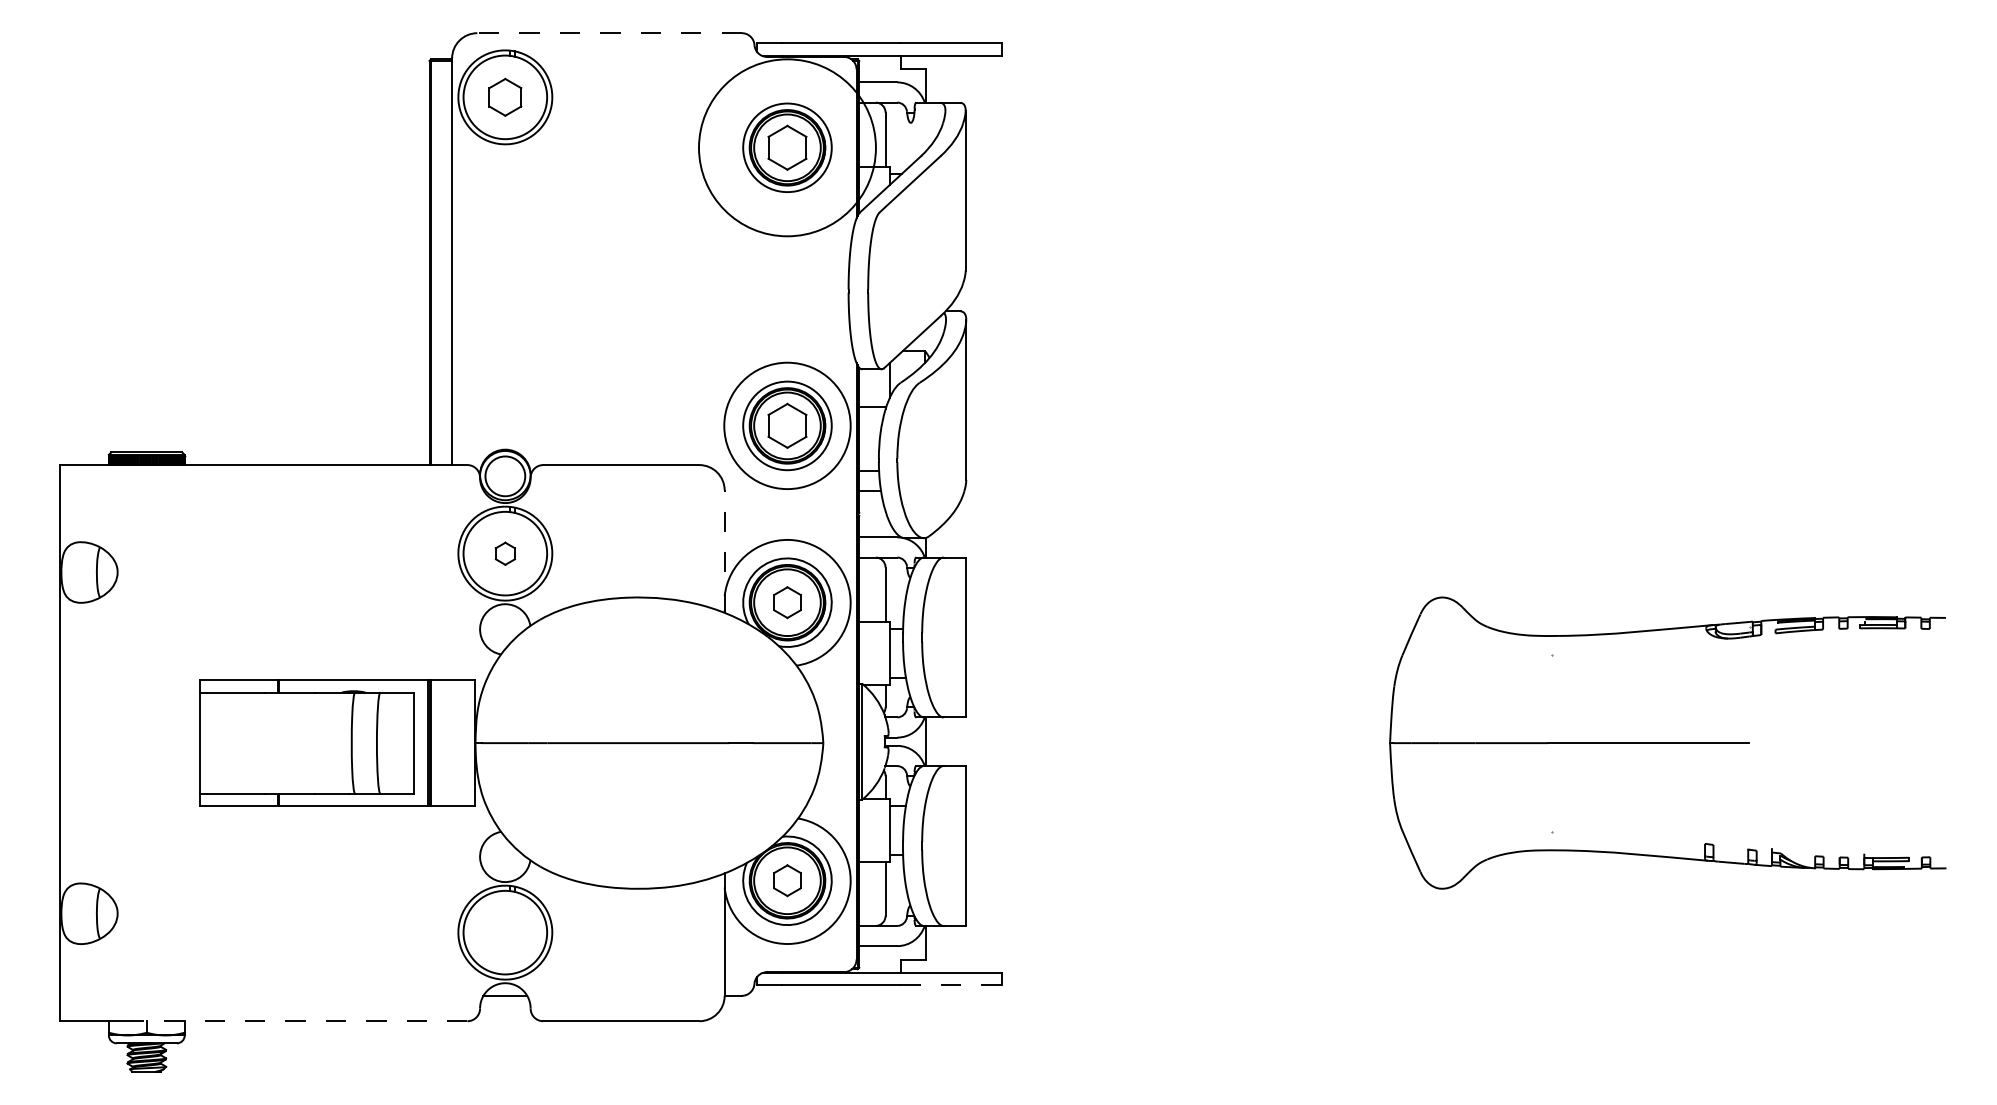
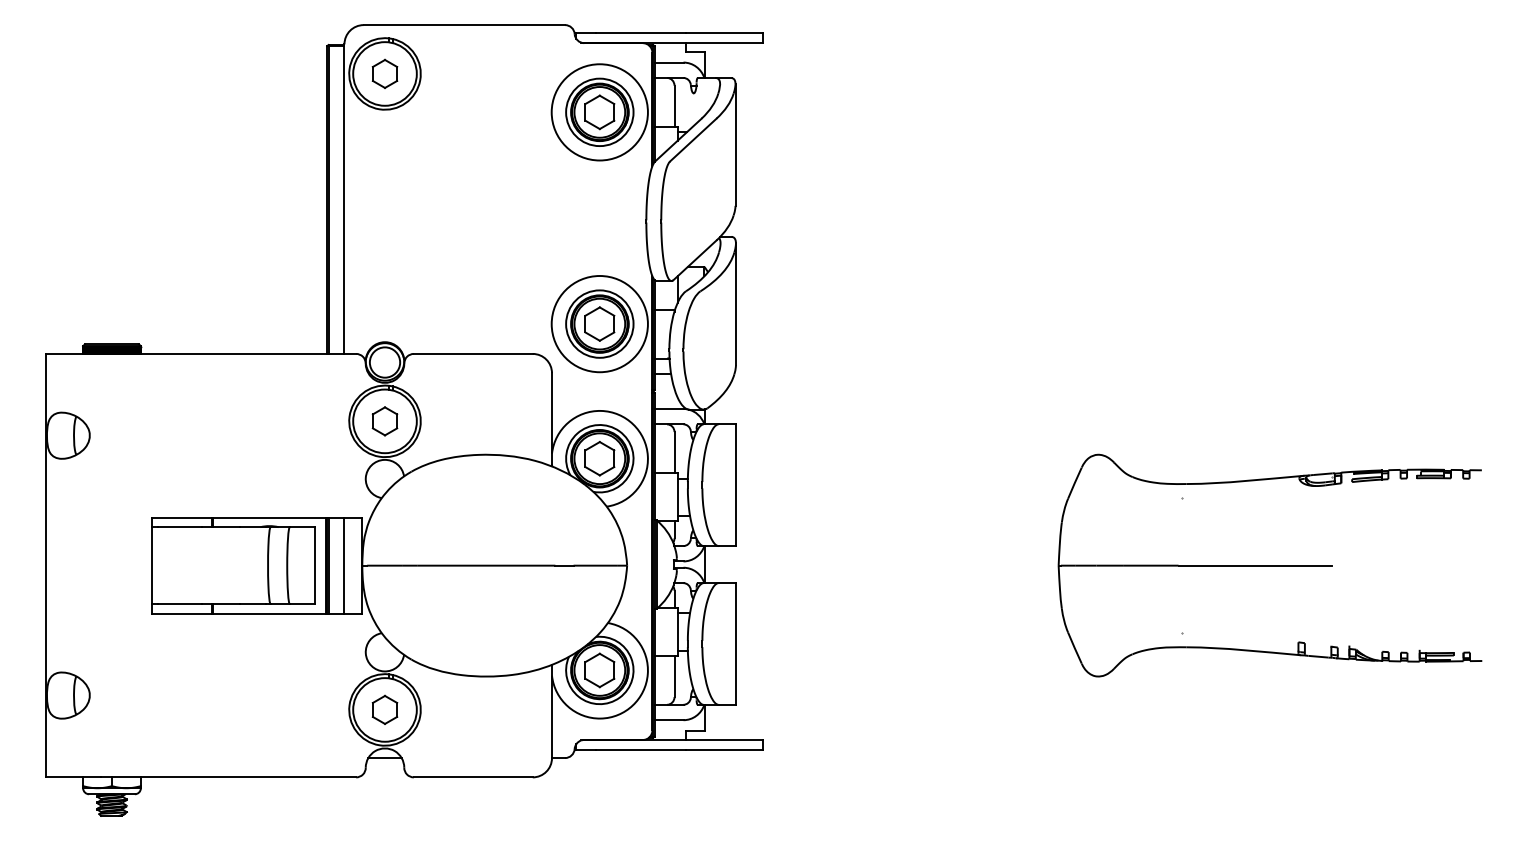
line: (609, 33) -> (464, 25), dashed -> solid
circle: (787, 147) -> (599, 112), size x0.71
line: (724, 551) -> (551, 419), dashed -> solid
part: (505, 553) -> (385, 421), size x1.67
part: (787, 602) -> (599, 458), size x1.43
line: (452, 742) -> (344, 565), added
part: (787, 880) -> (599, 670), size x1.43
part: (505, 932) -> (385, 709), added
line: (950, 985) -> (723, 750), dashed -> solid
line: (299, 1021) -> (228, 777), dashed -> solid

